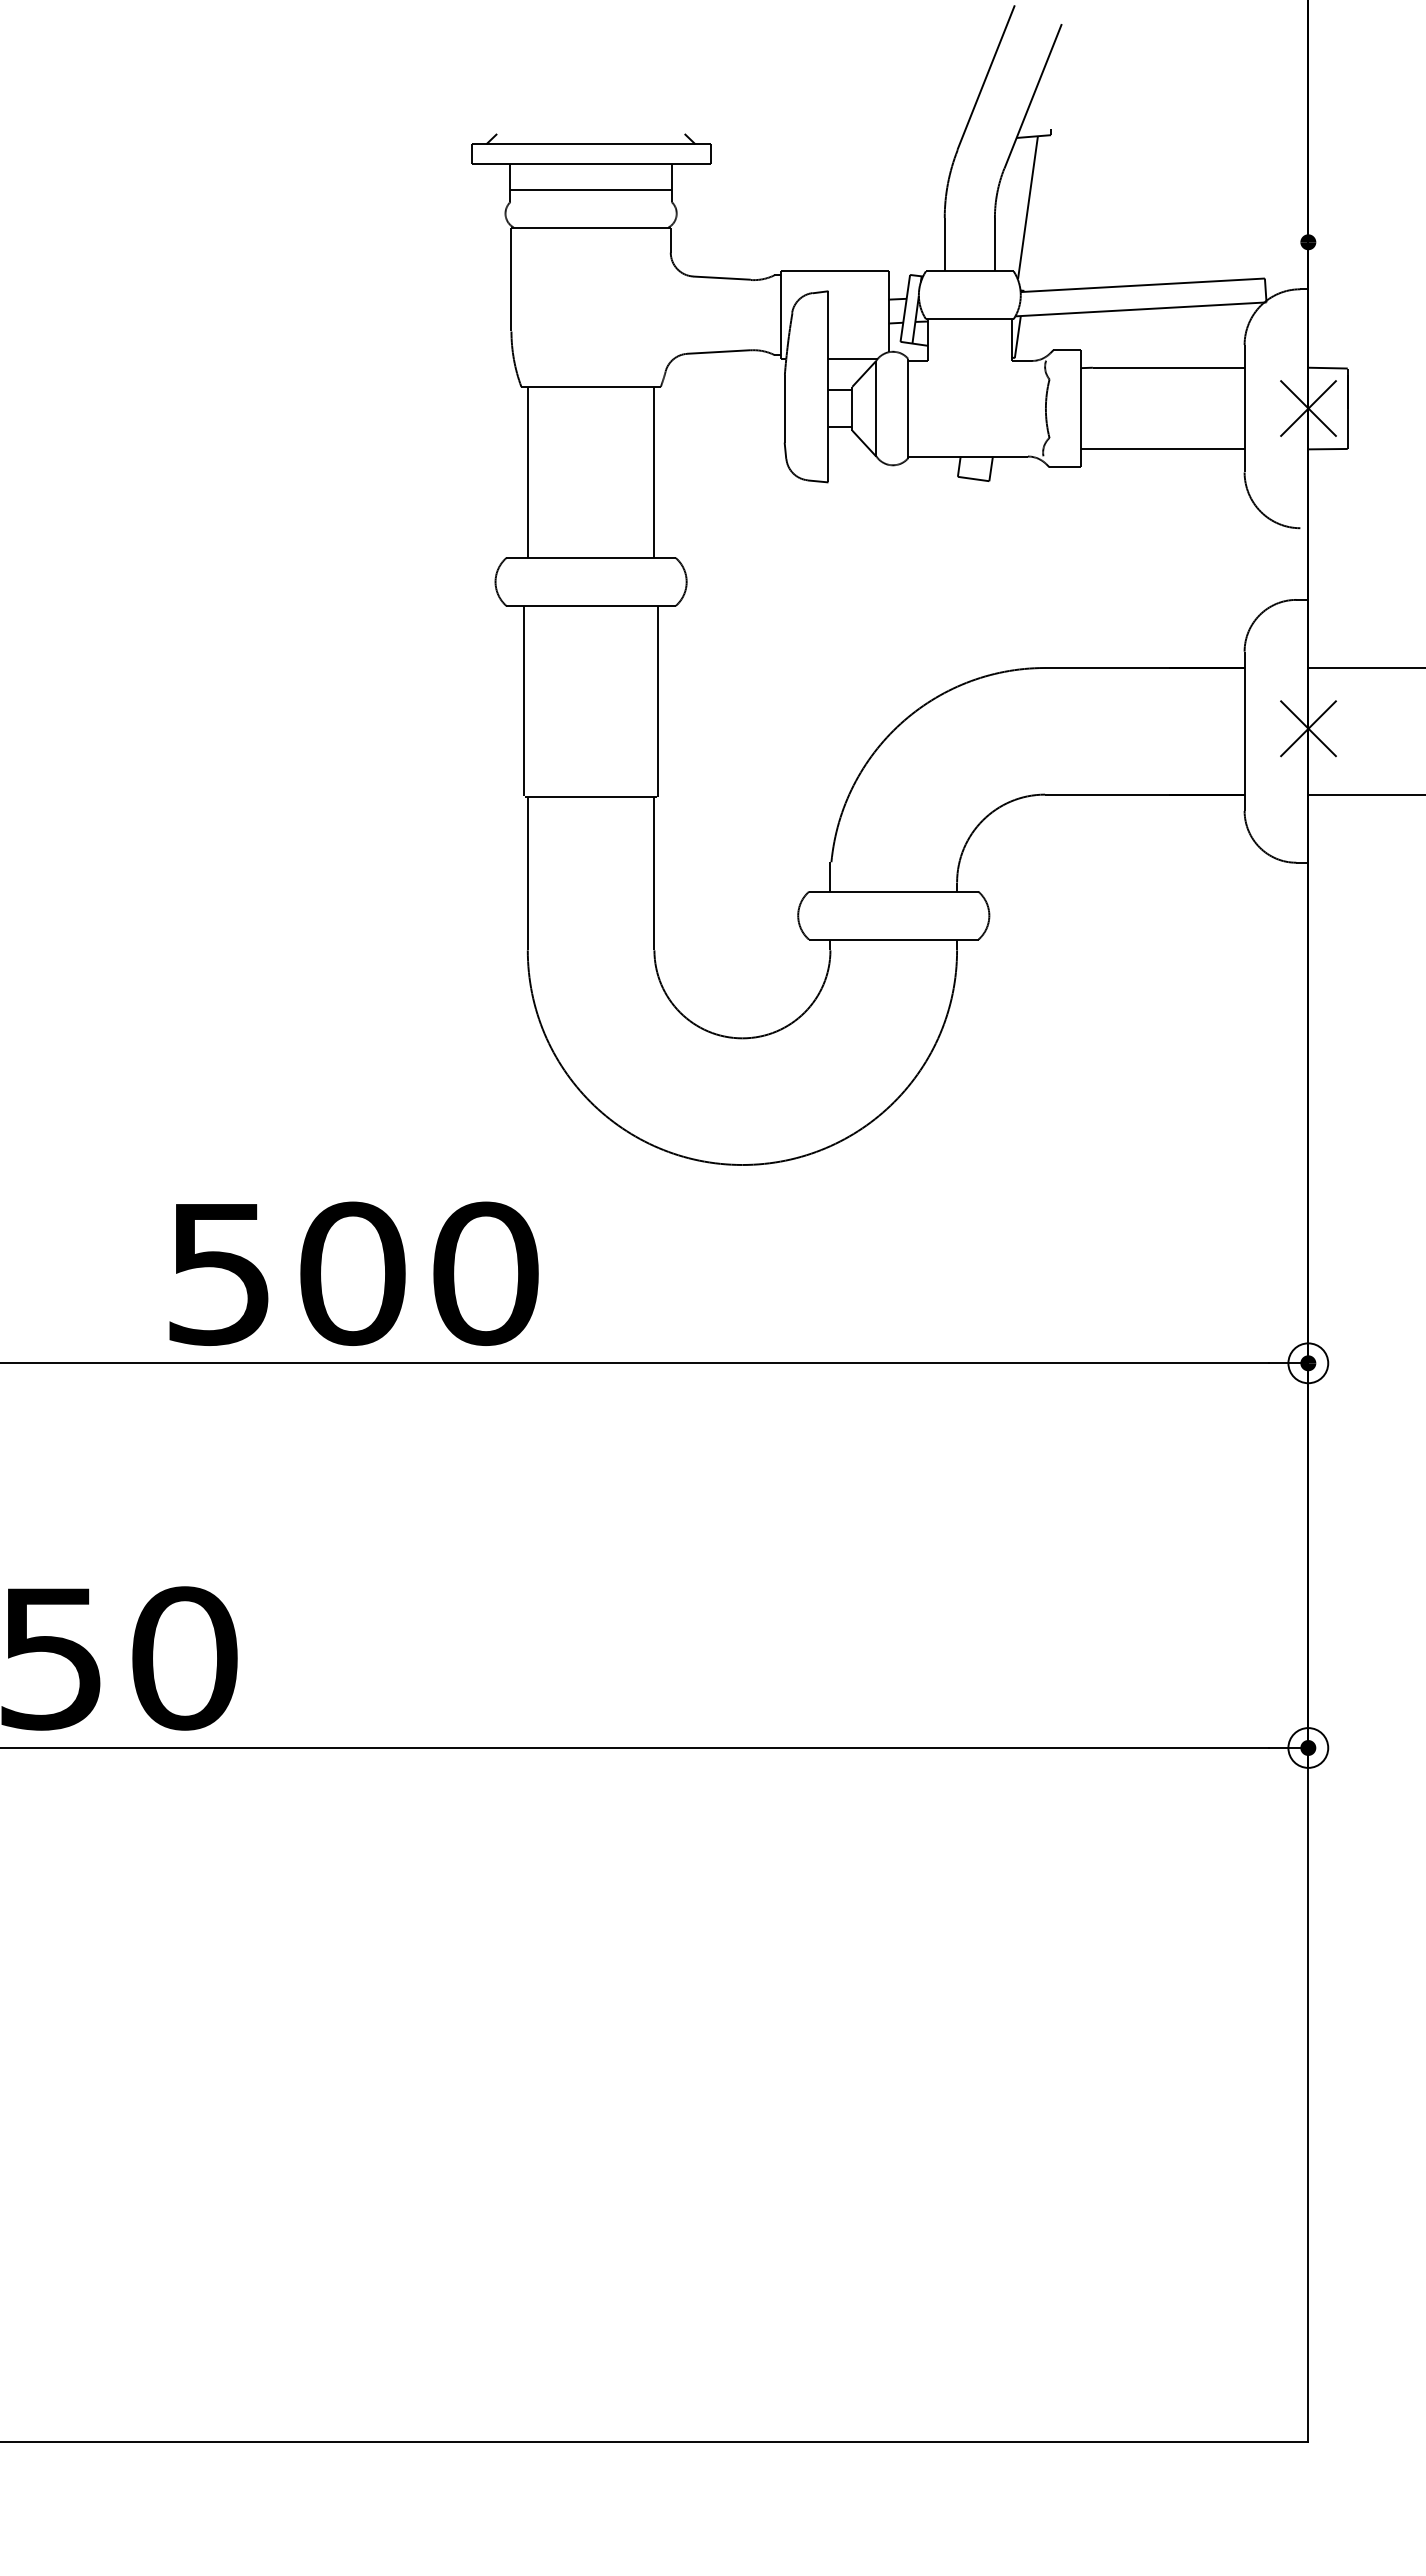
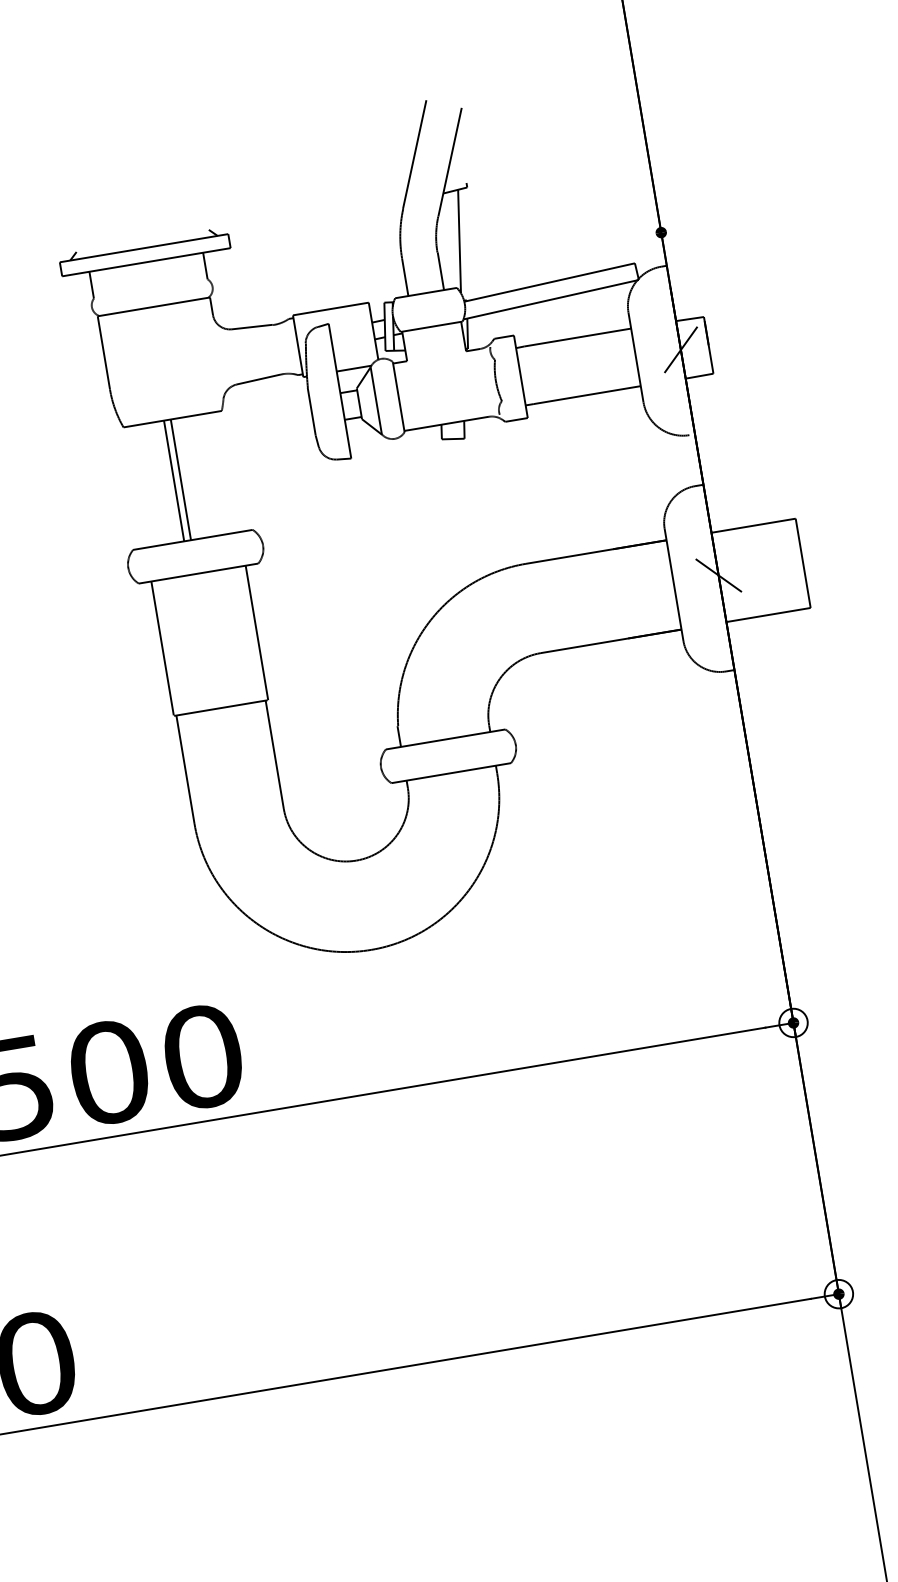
line: (590, 190) -> (149, 280), removed
line: (1308, 408) -> (681, 349), removed
line: (527, 472) -> (173, 481), moved
line: (654, 472) -> (180, 479), moved
line: (1308, 728) -> (718, 575), removed

